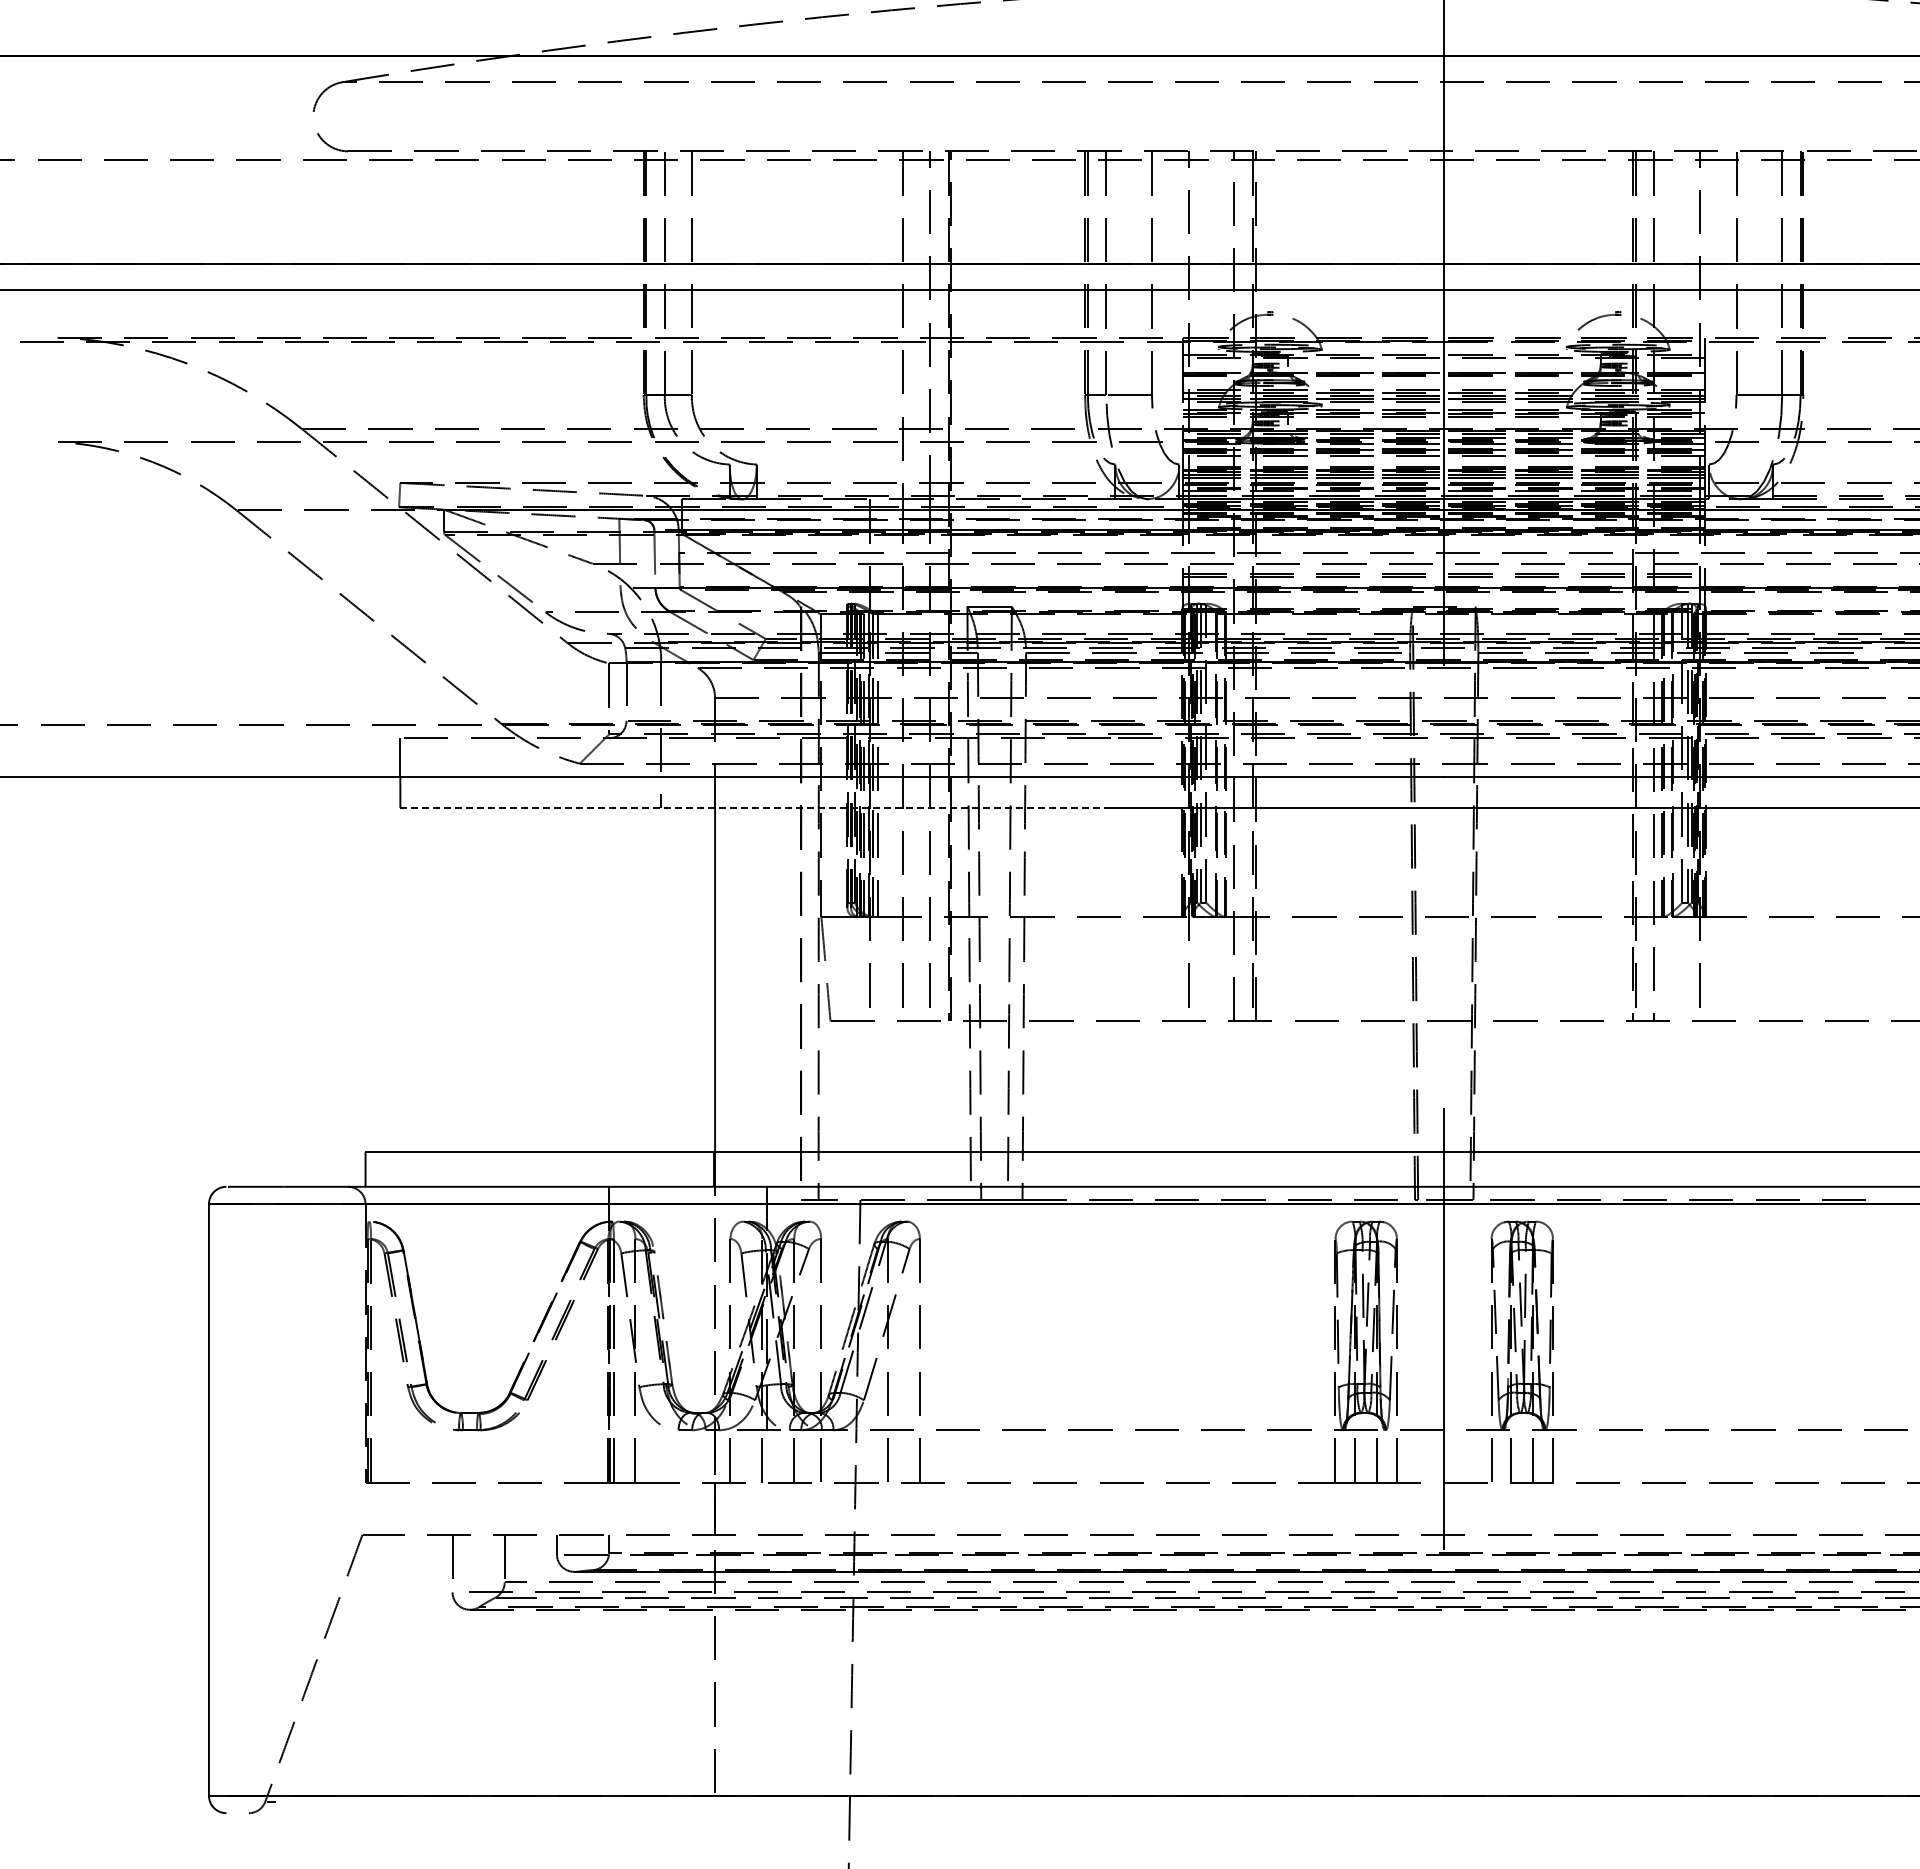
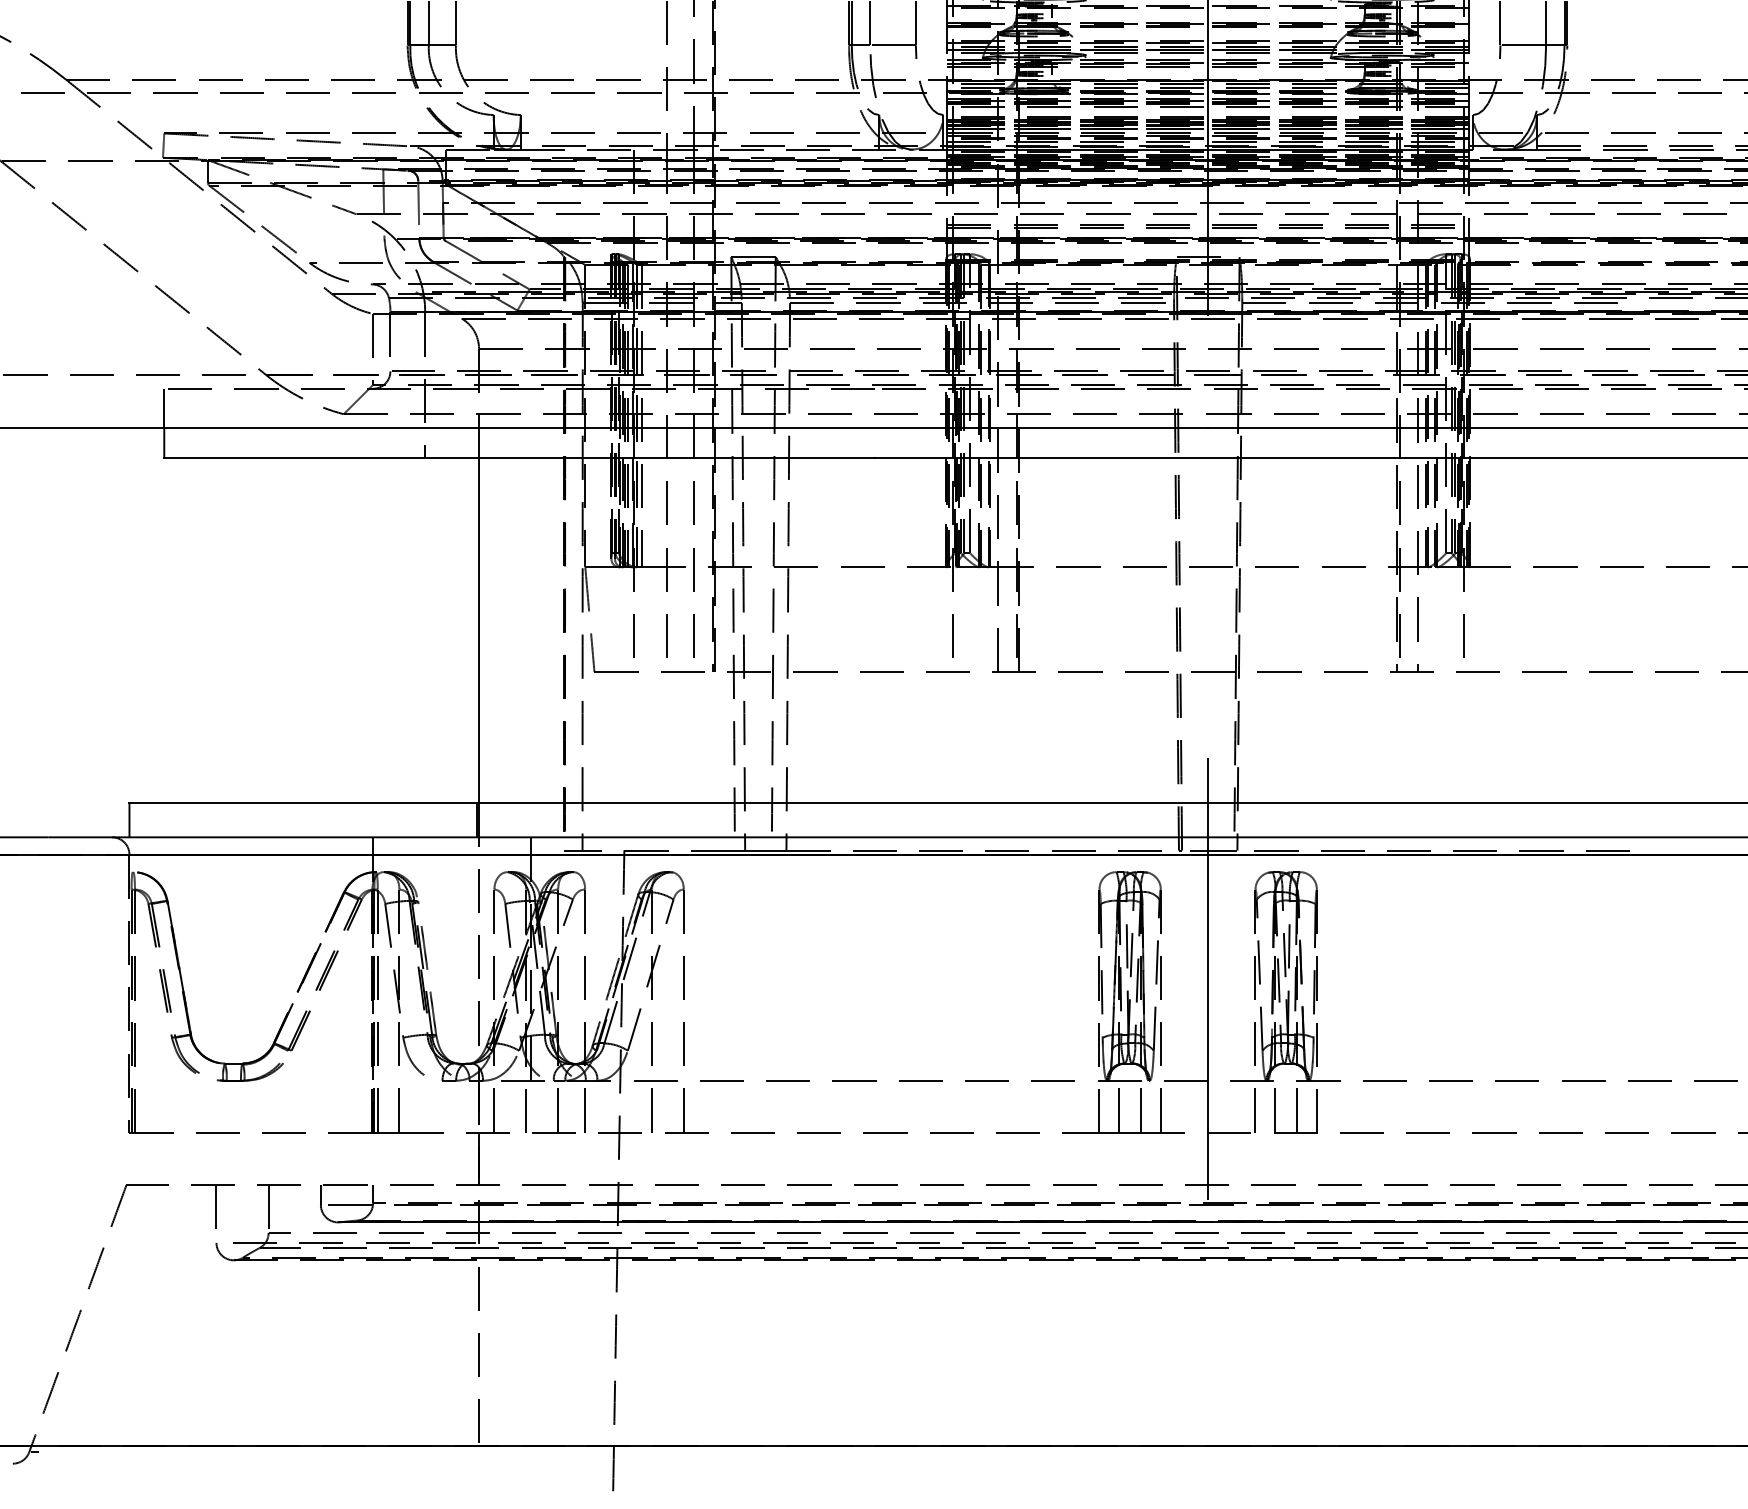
line: (755, 807) -> (519, 458), dashed -> solid

